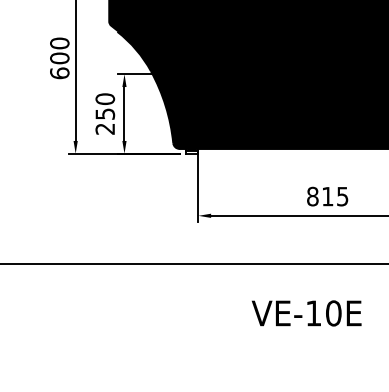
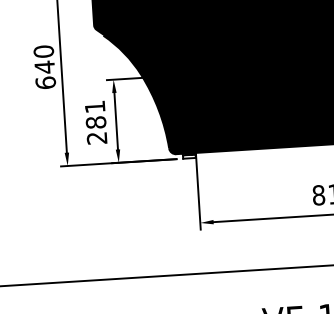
text: (59, 58) -> (44, 67), 600 -> 640
text: (105, 106) -> (95, 114), 250 -> 281

